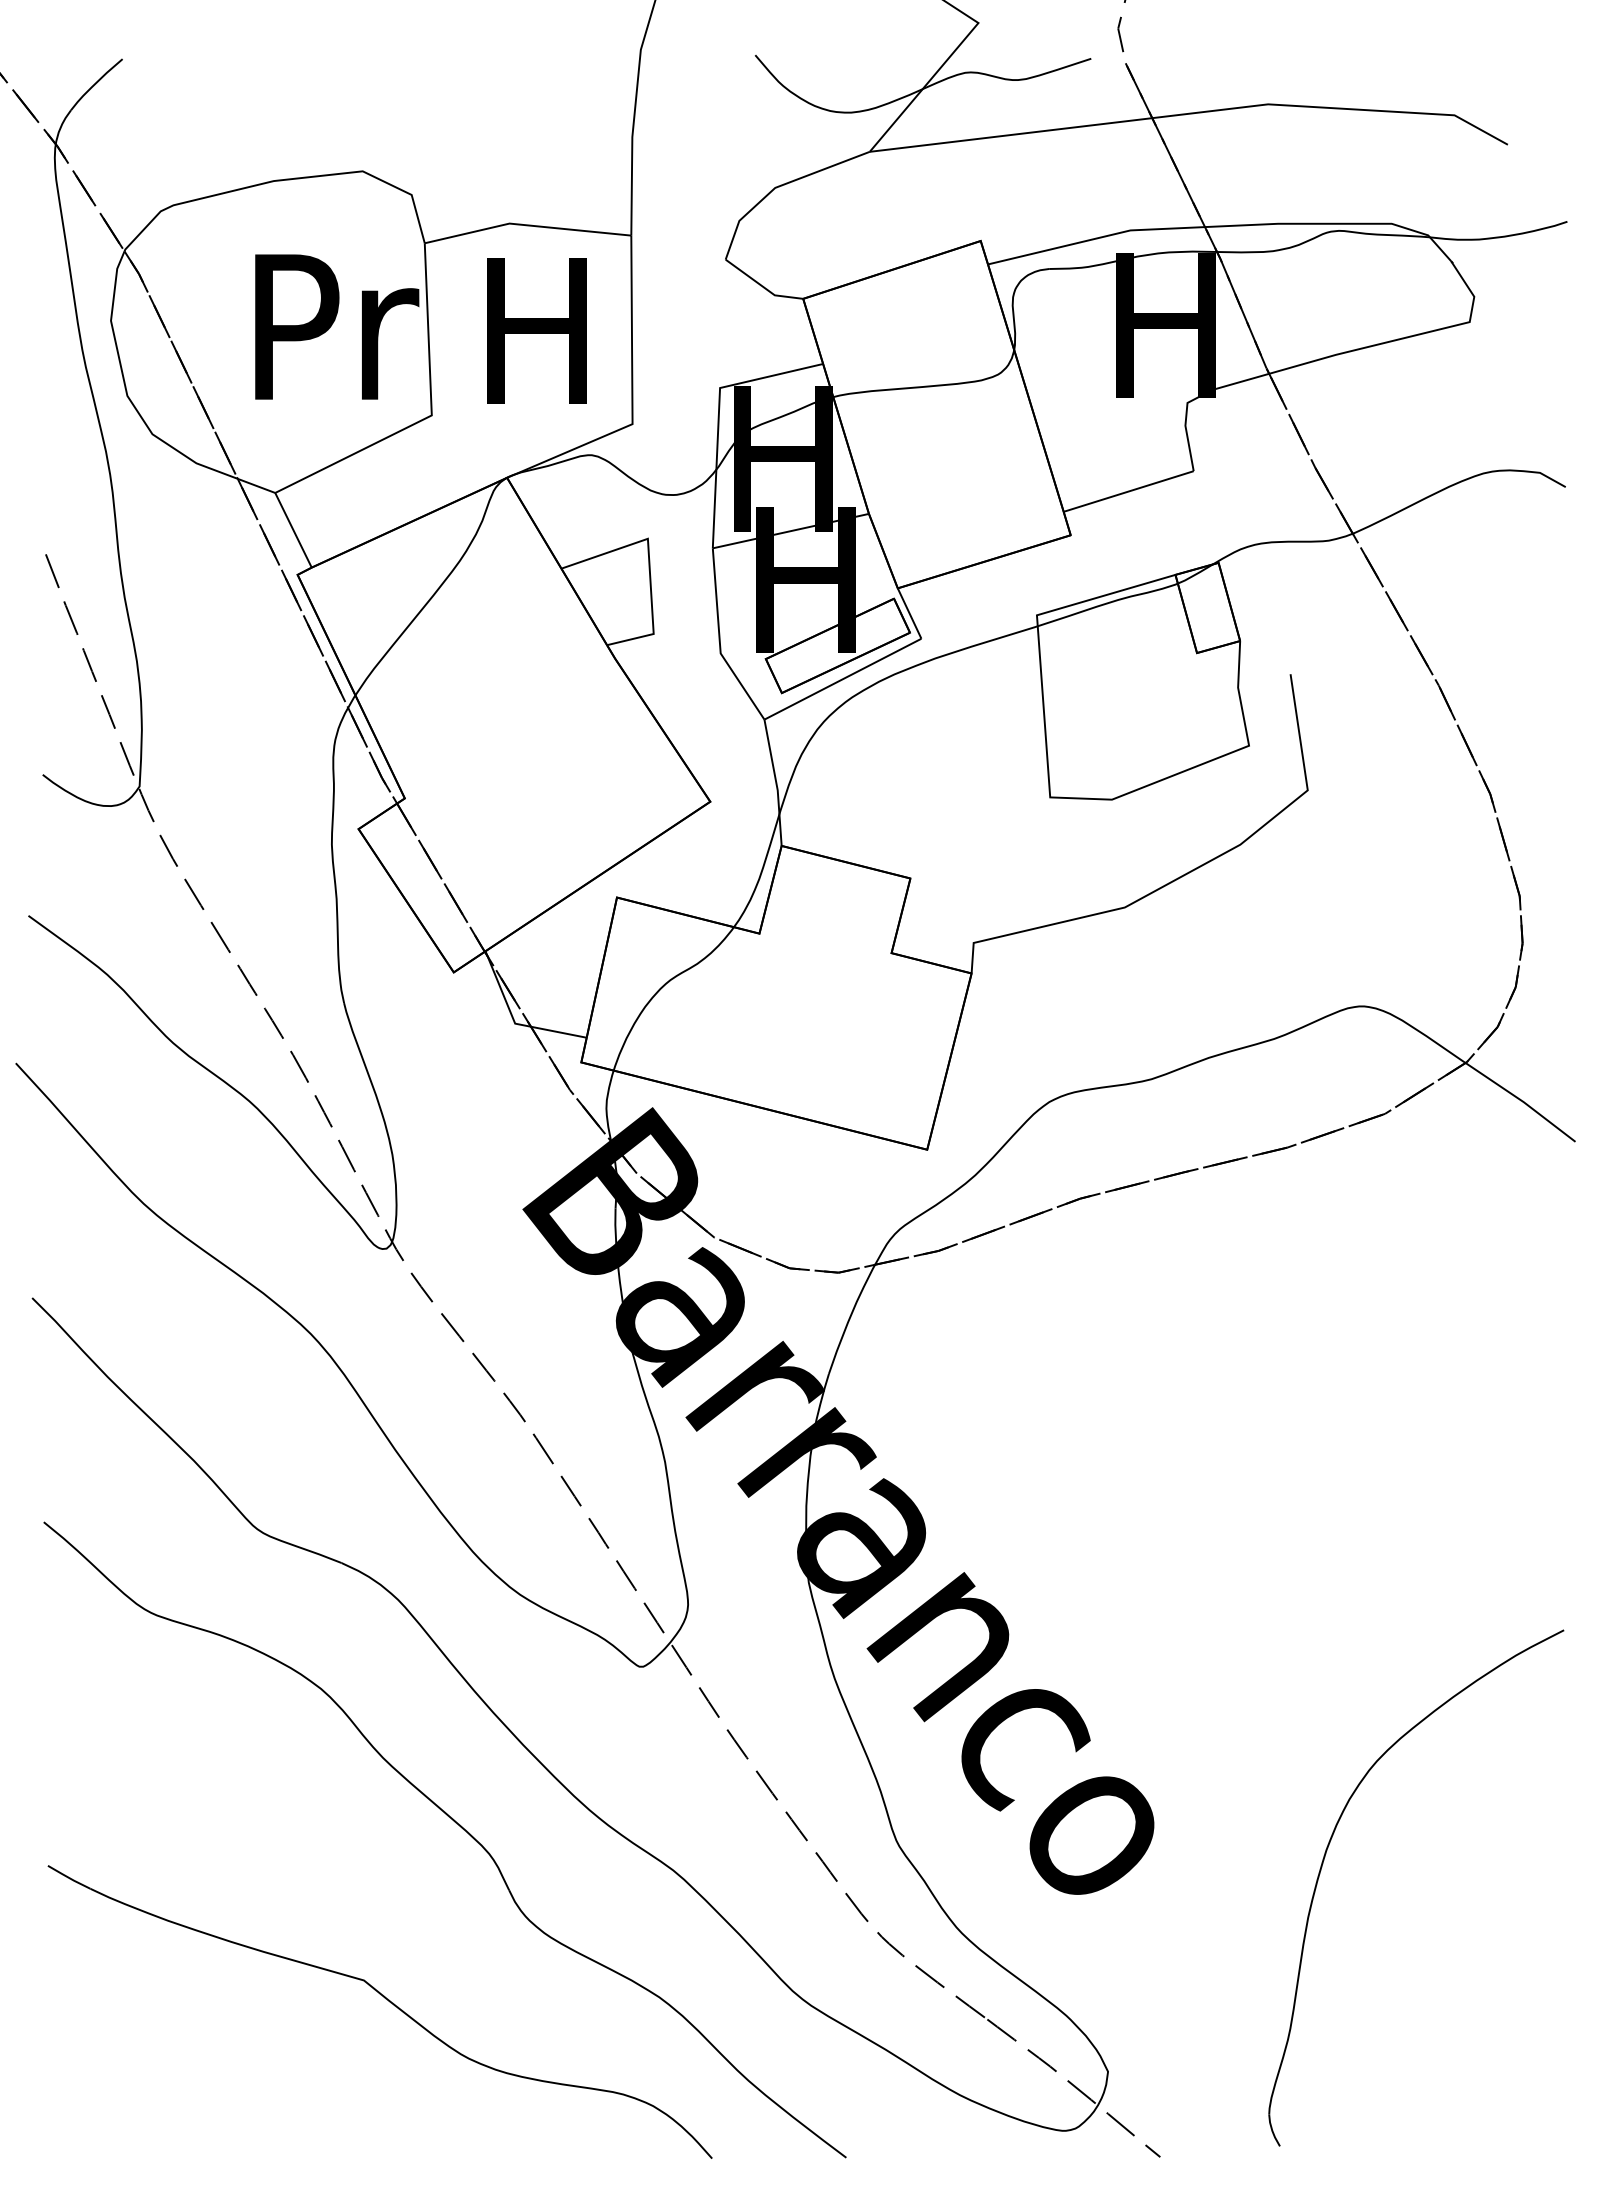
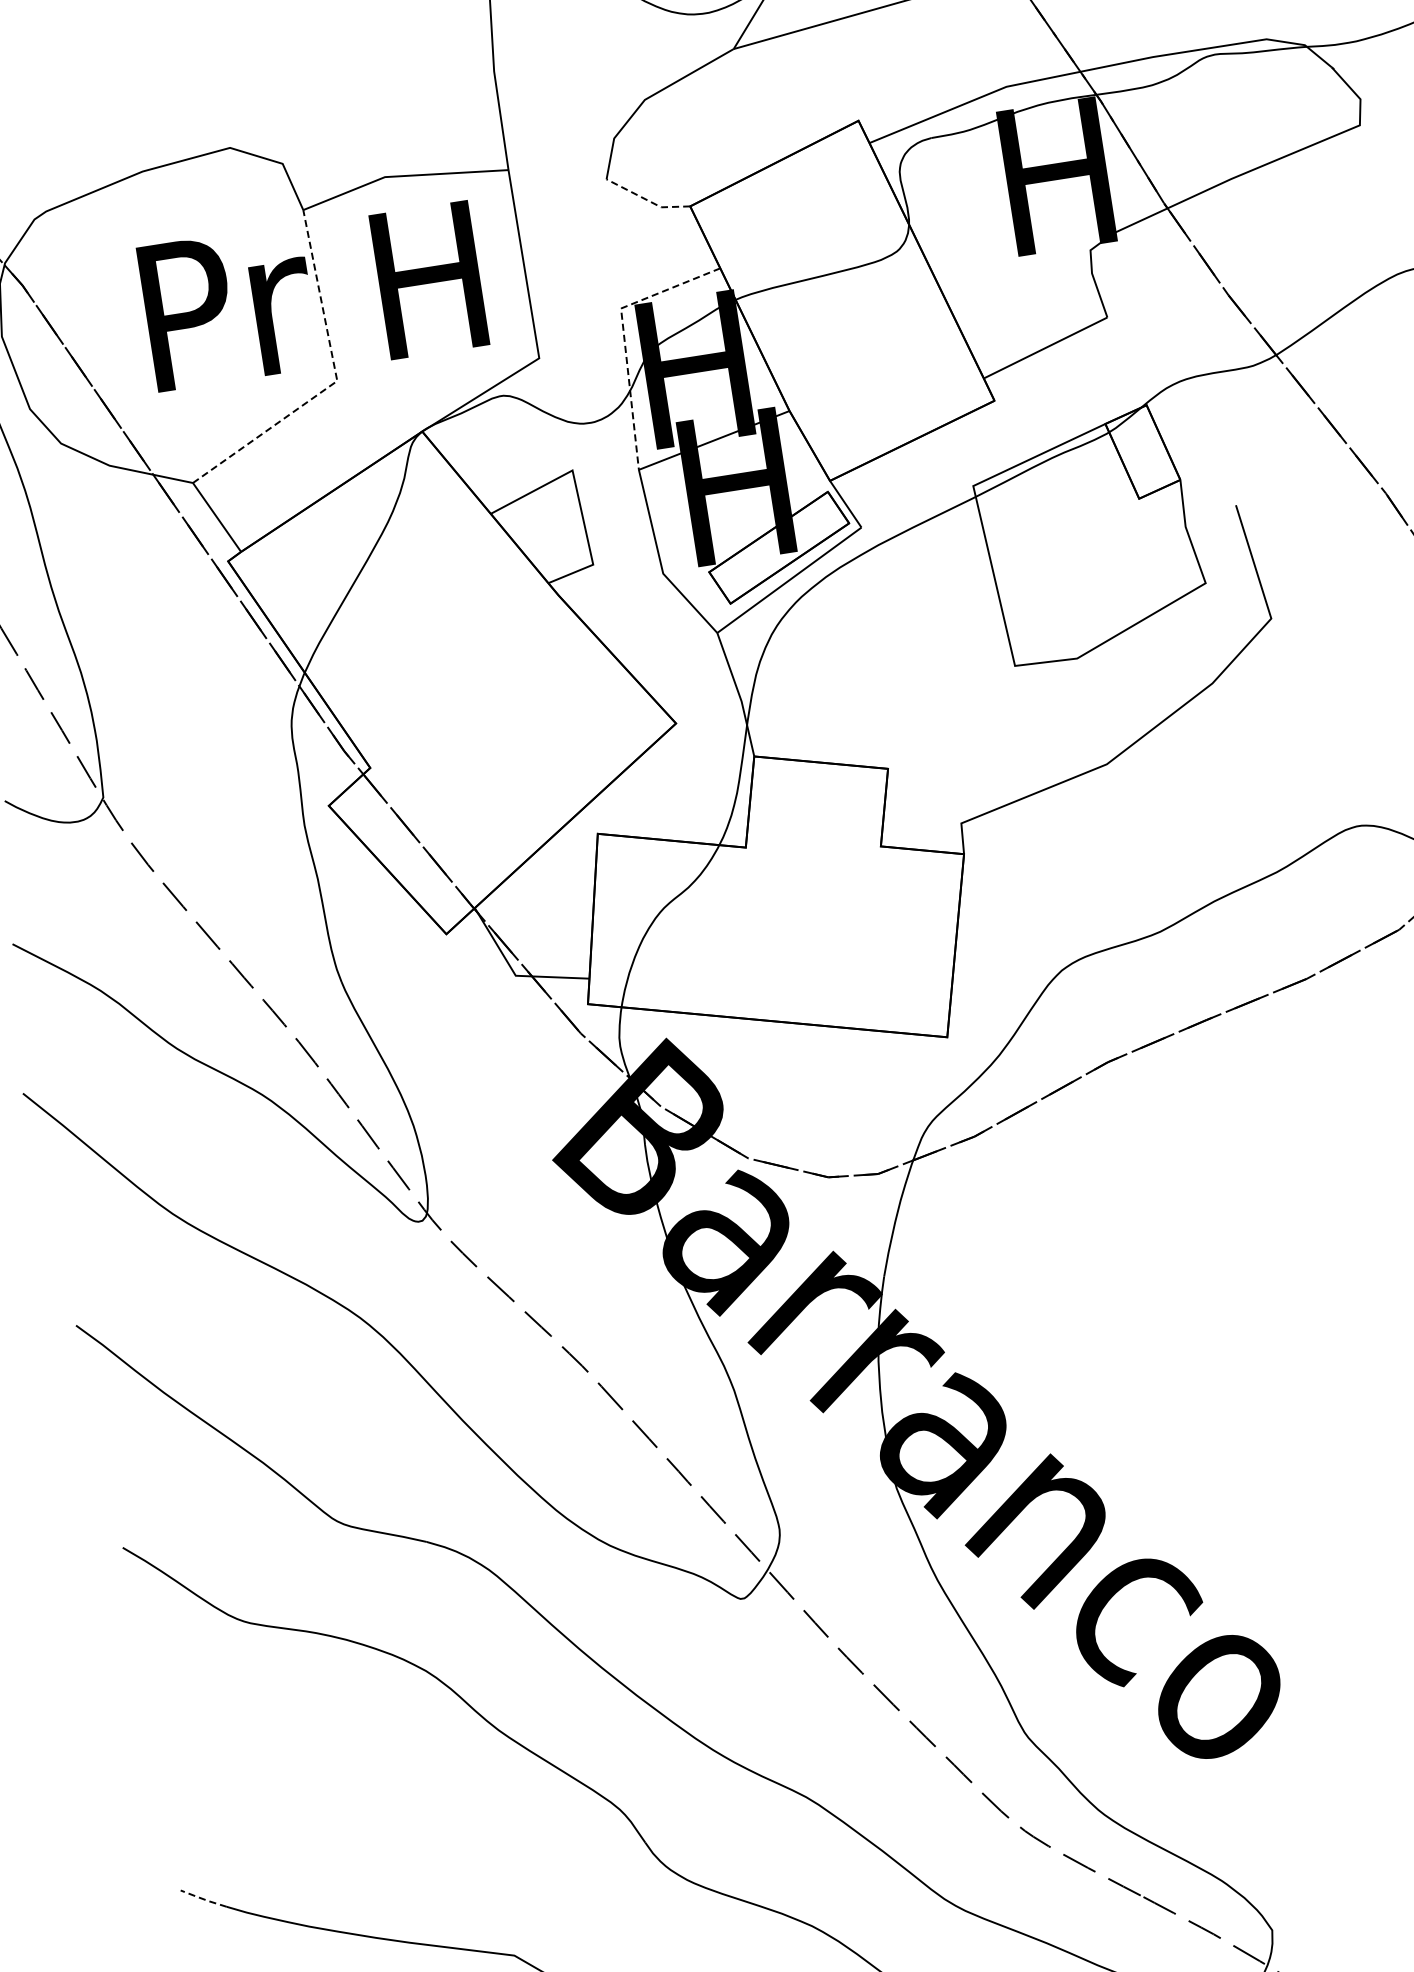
line: (761, 285) -> (646, 199), solid -> dashed
line: (718, 414) -> (623, 335), solid -> dashed
line: (431, 415) -> (336, 381), solid -> dashed
line: (69, 1877) -> (204, 1898), solid -> dashed

